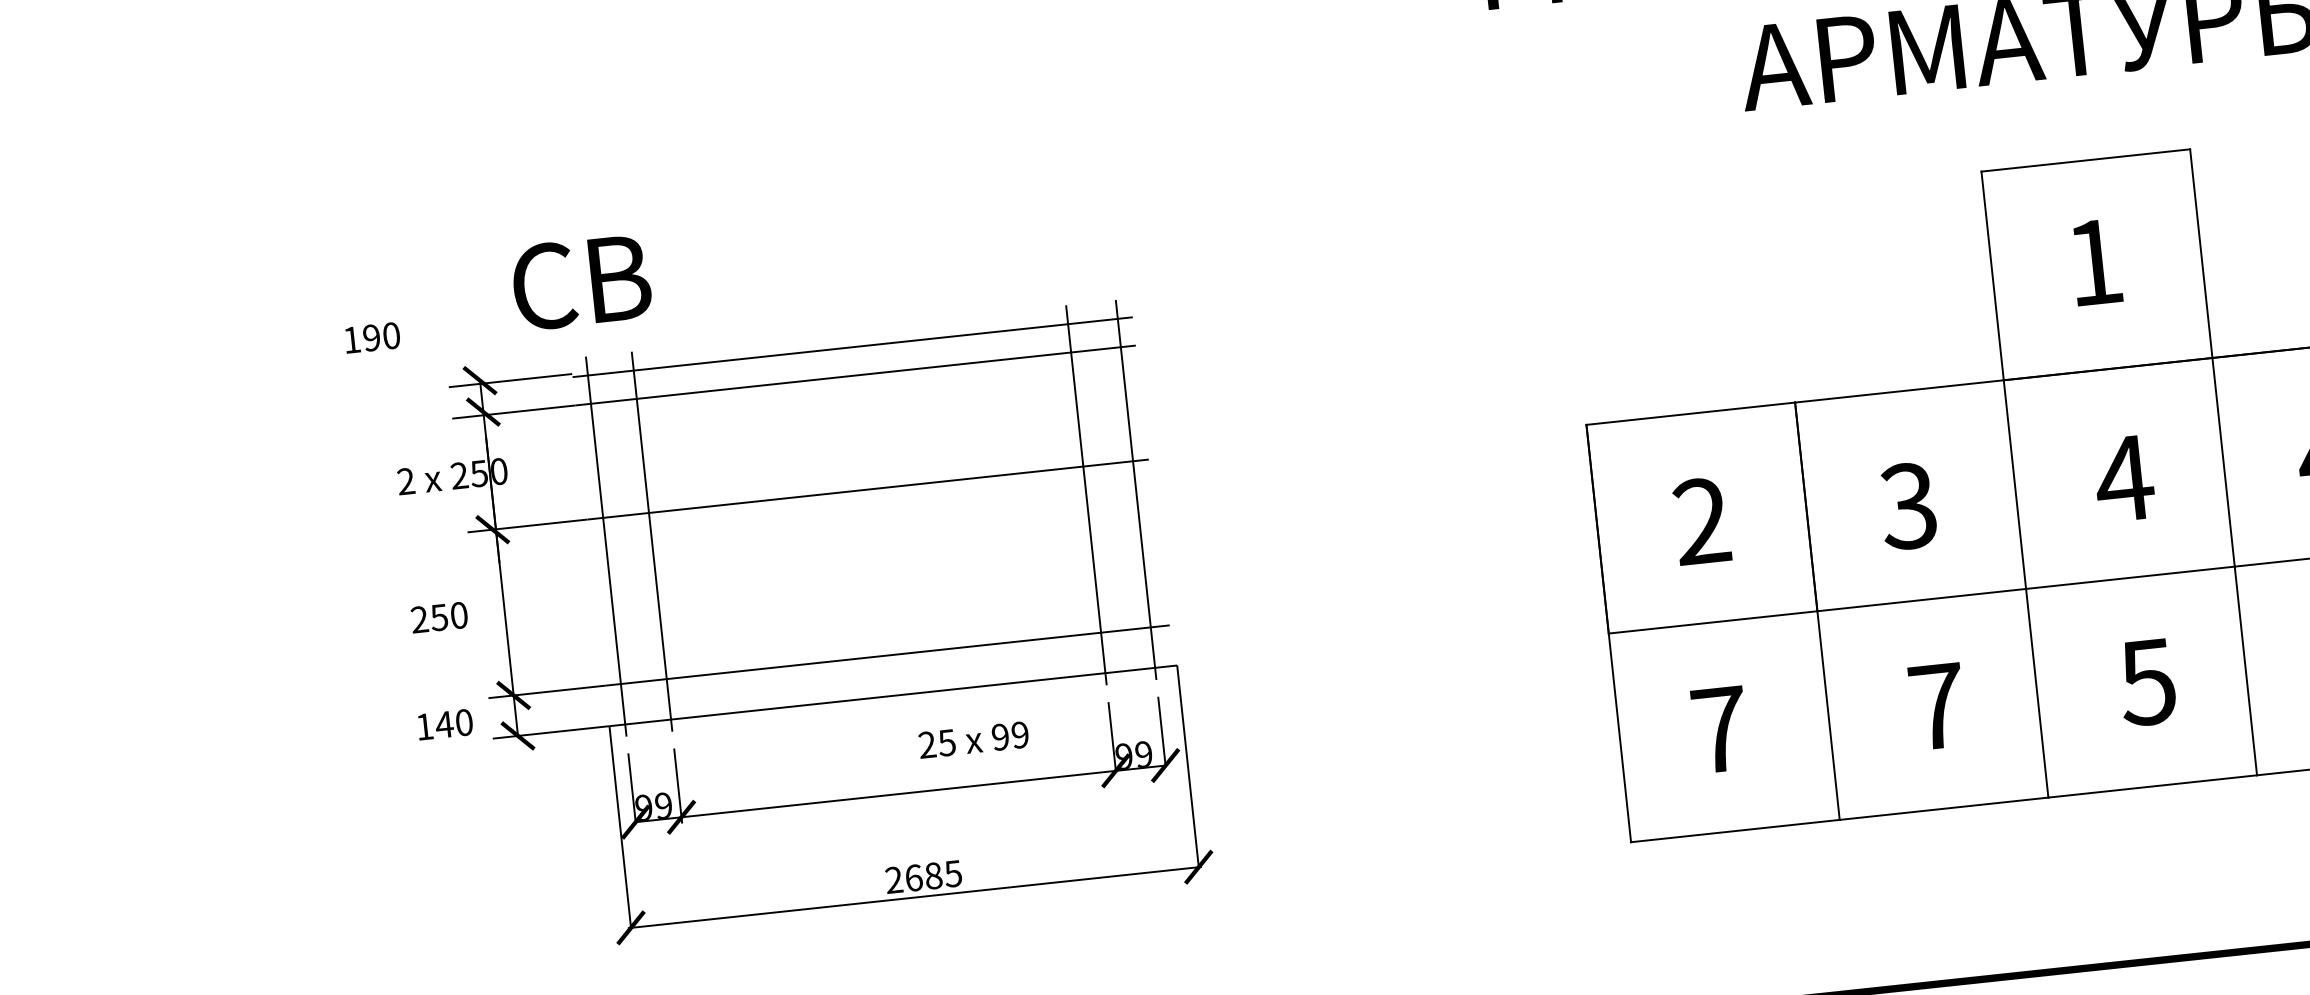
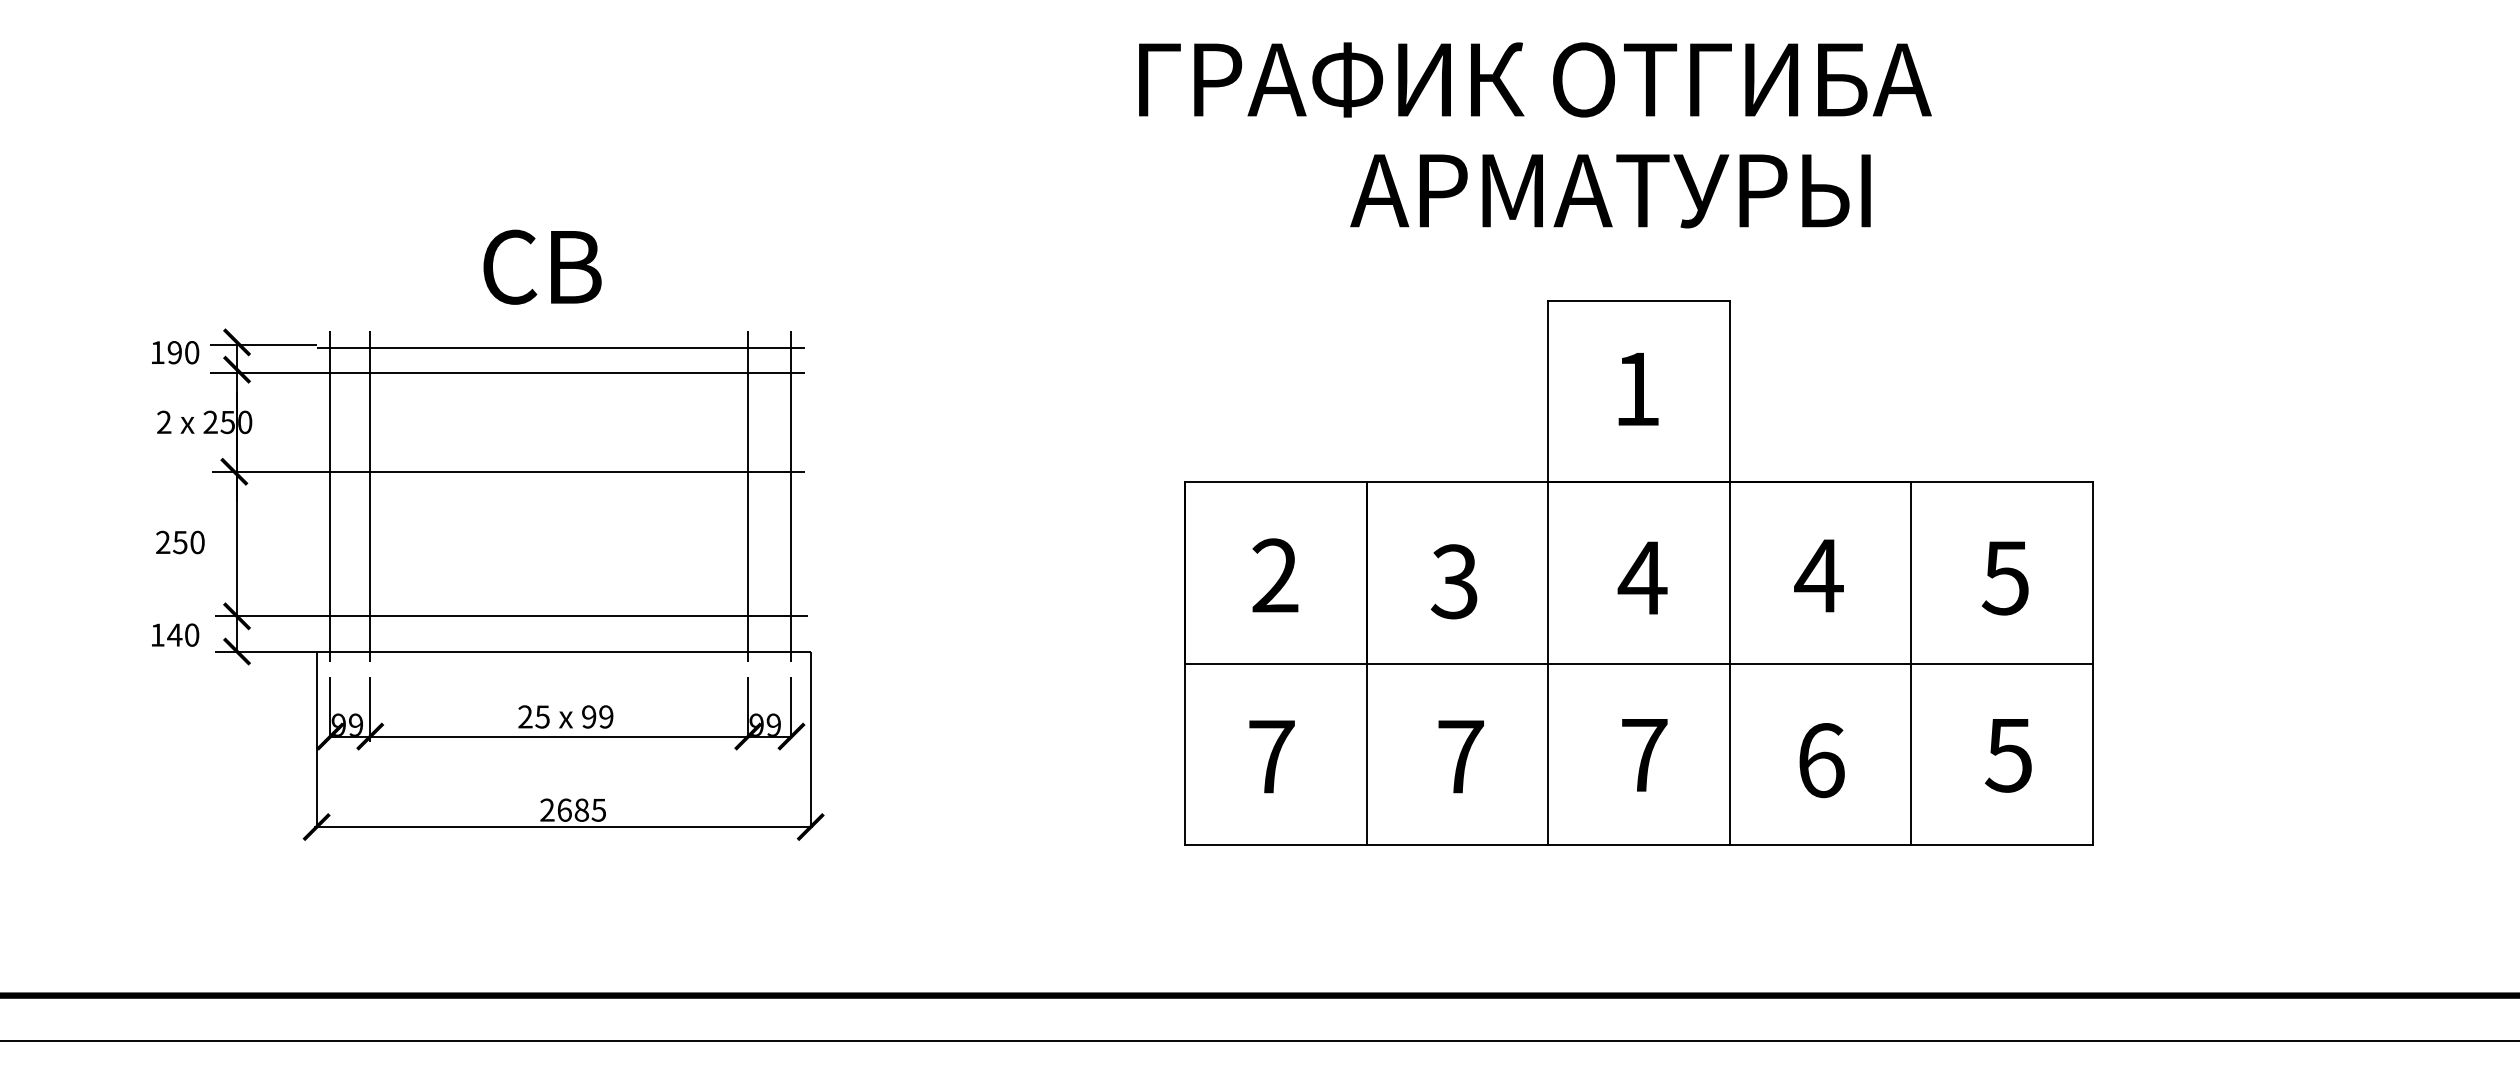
text: (581, 281) -> (542, 266), moved
text: (372, 337) -> (175, 352), moved
text: (2146, 682) -> (1643, 755), 5 -> 7
text: (973, 739) -> (565, 716), moved

